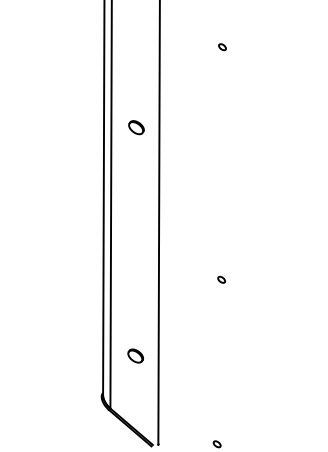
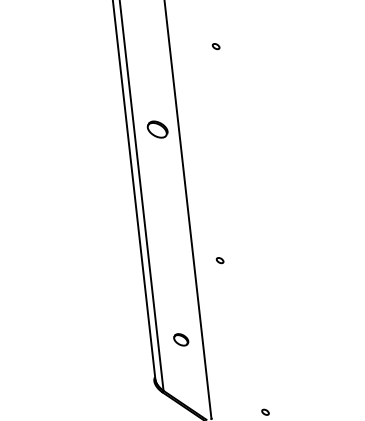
part: (221, 47) -> (215, 46), moved
part: (136, 127) -> (157, 129), size x1.4
part: (220, 279) -> (219, 260), moved

